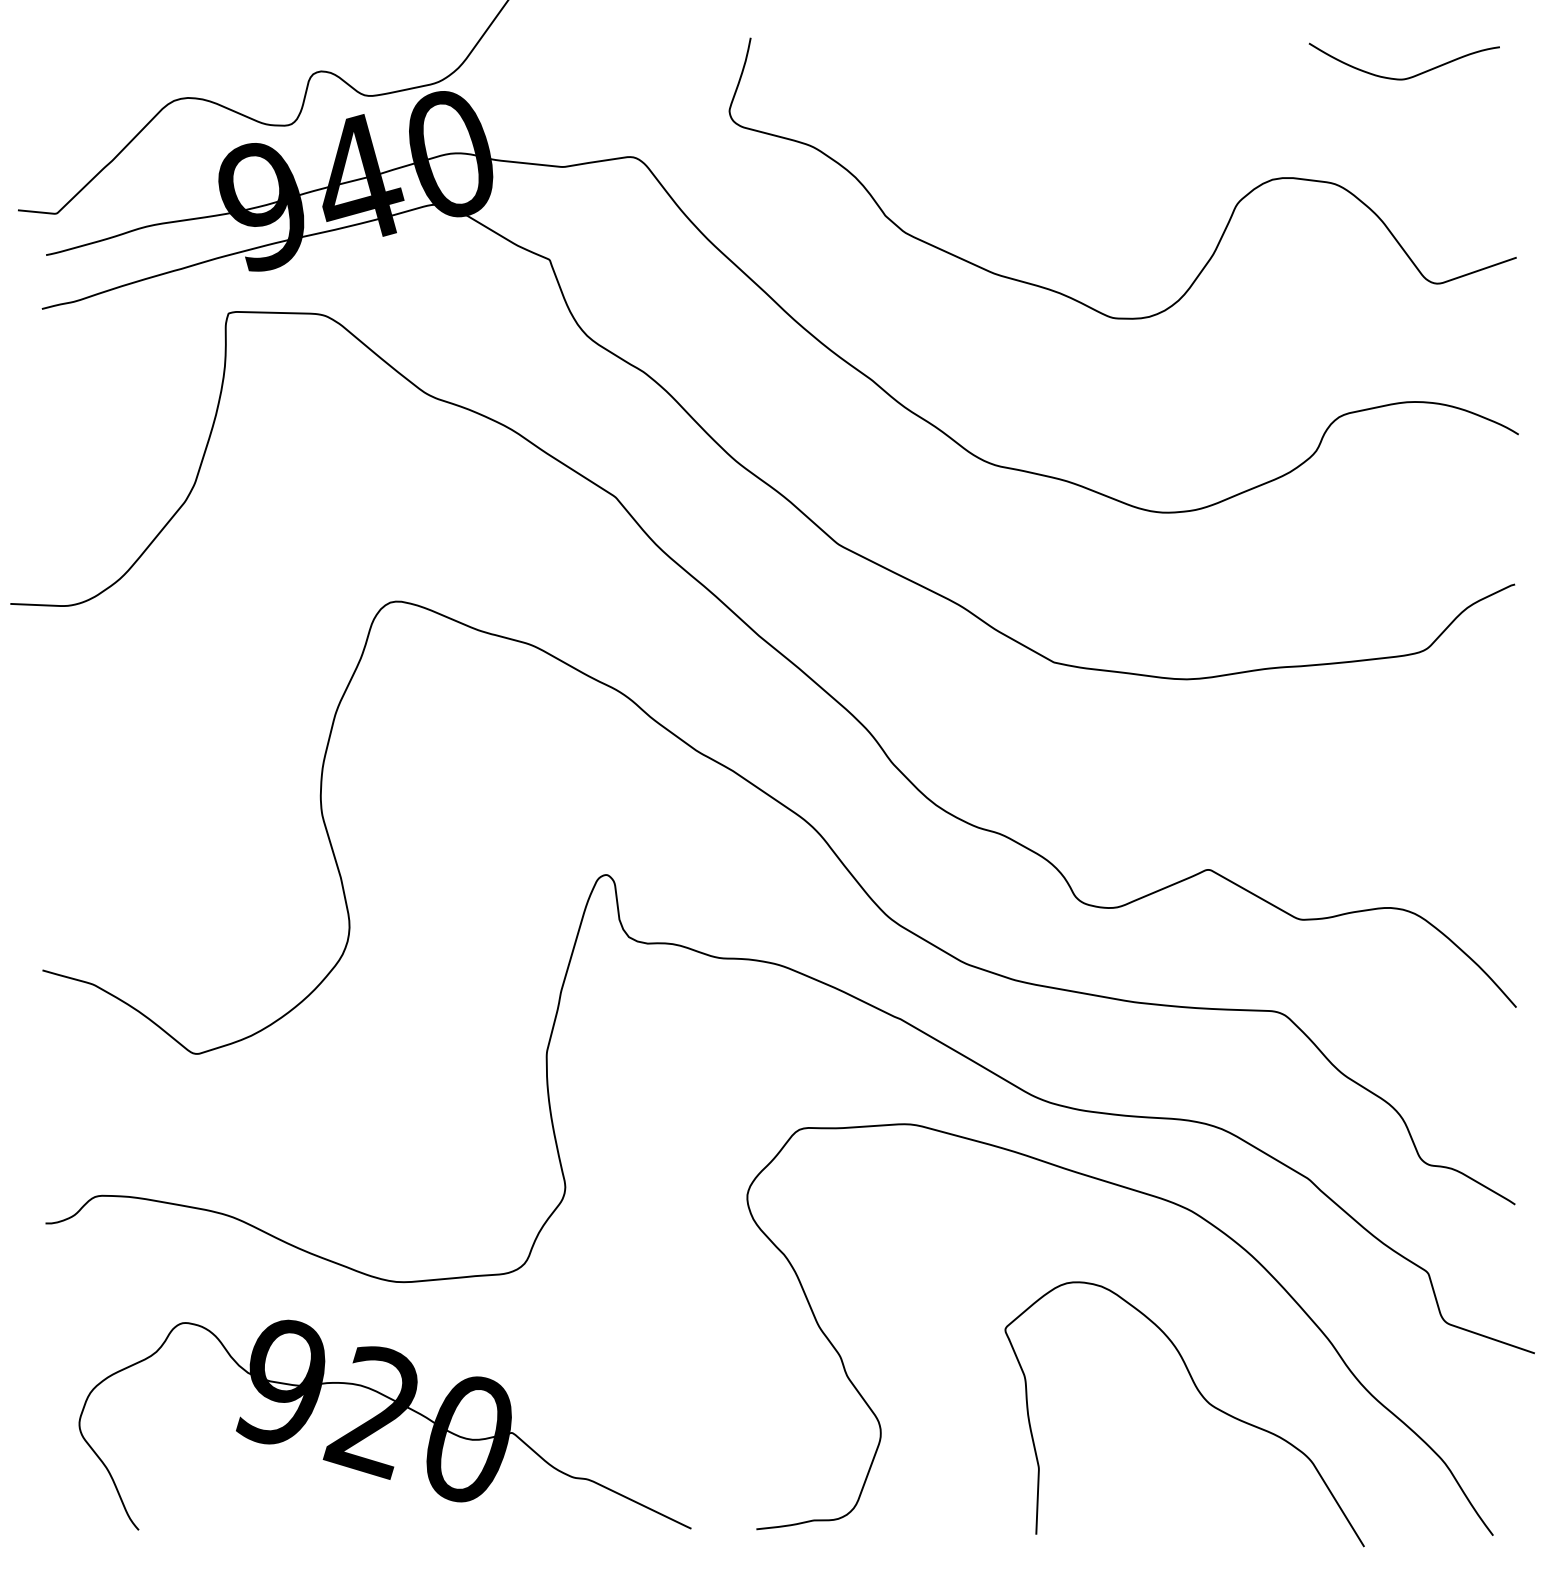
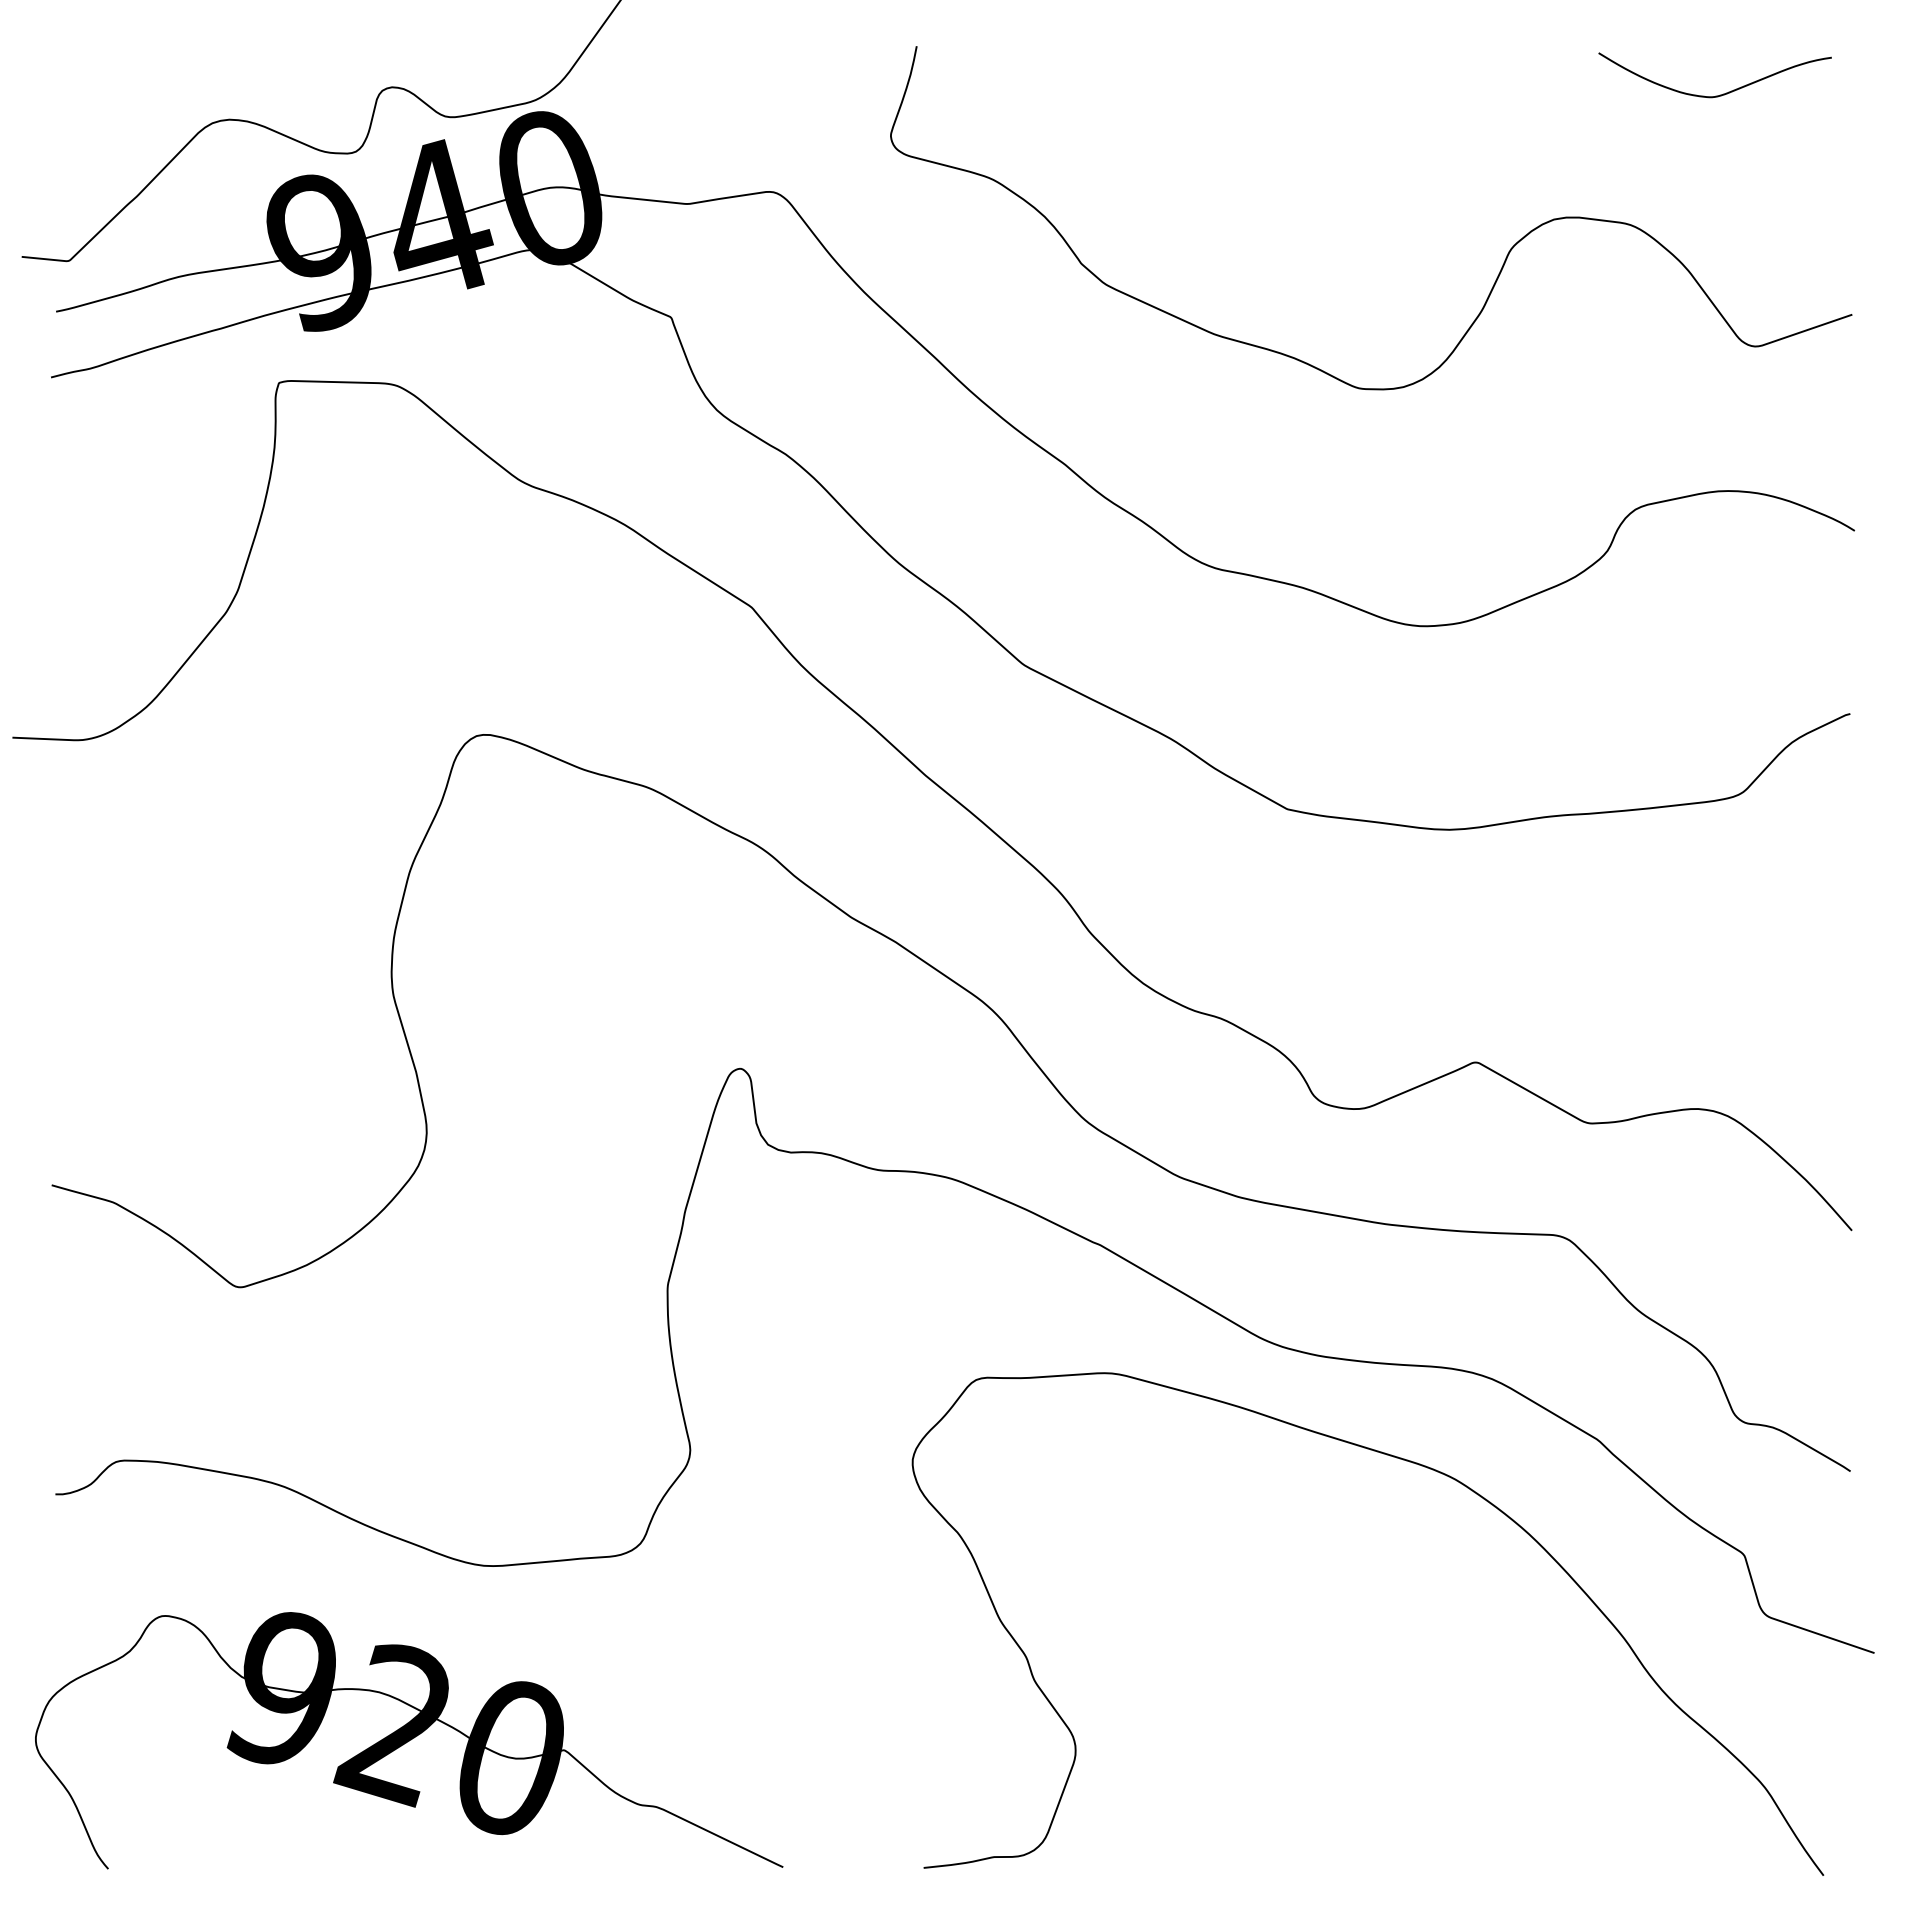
curve: (1205, 1401) -> (1472, 1711), removed
part: (384, 1424) -> (408, 1739), moved

